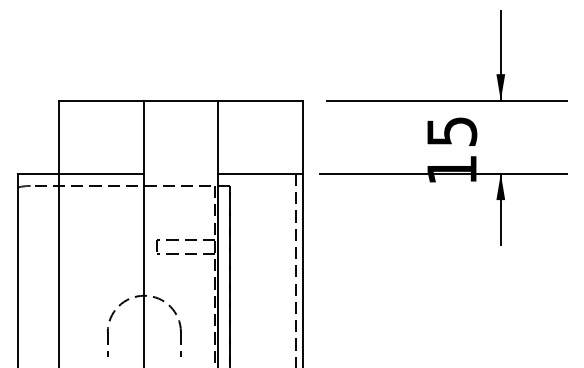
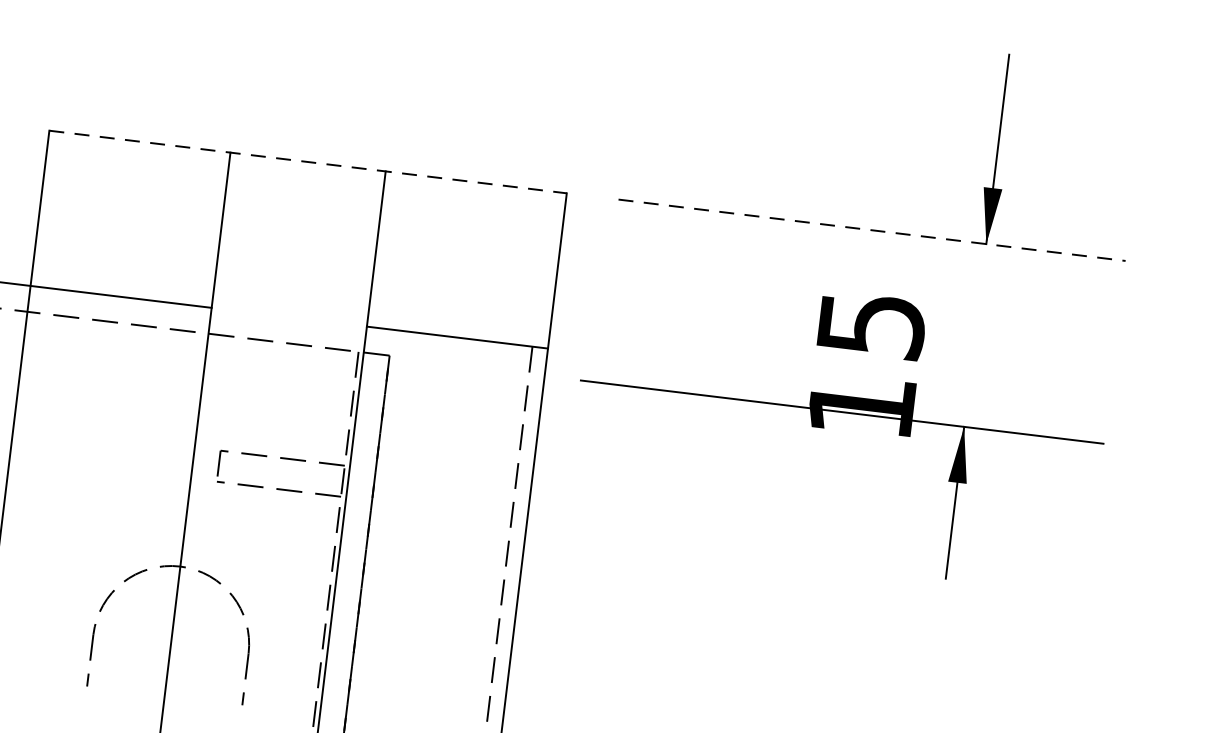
line: (180, 100) -> (307, 161), solid -> dashed
line: (446, 100) -> (871, 230), solid -> dashed
part: (443, 174) -> (842, 413), moved

